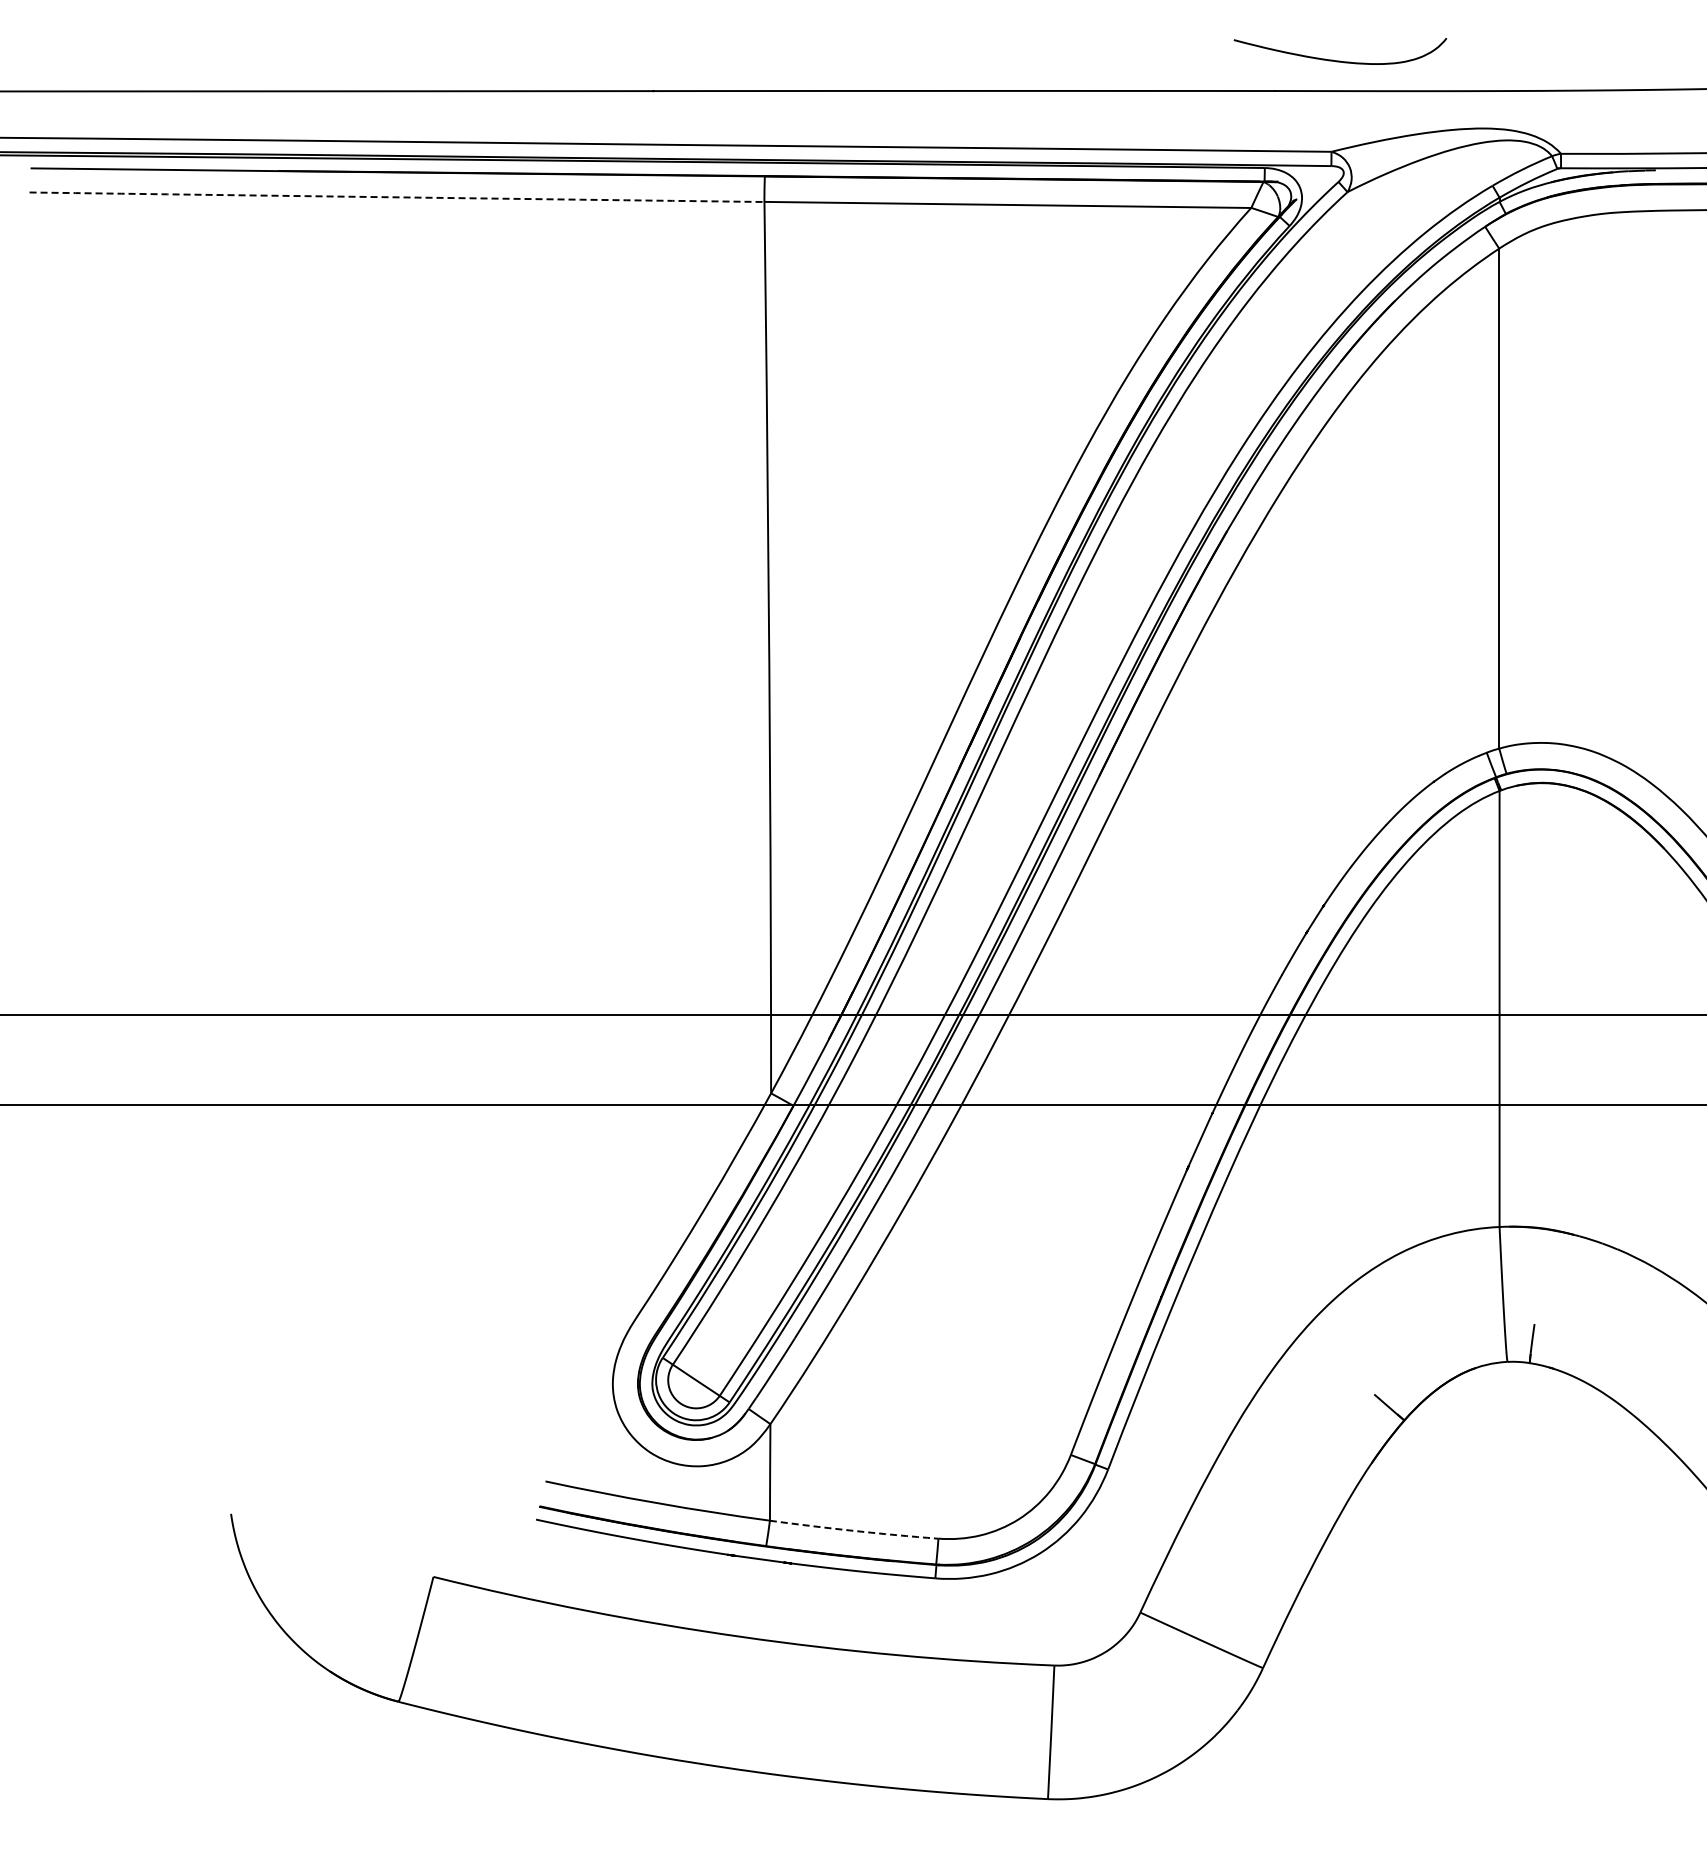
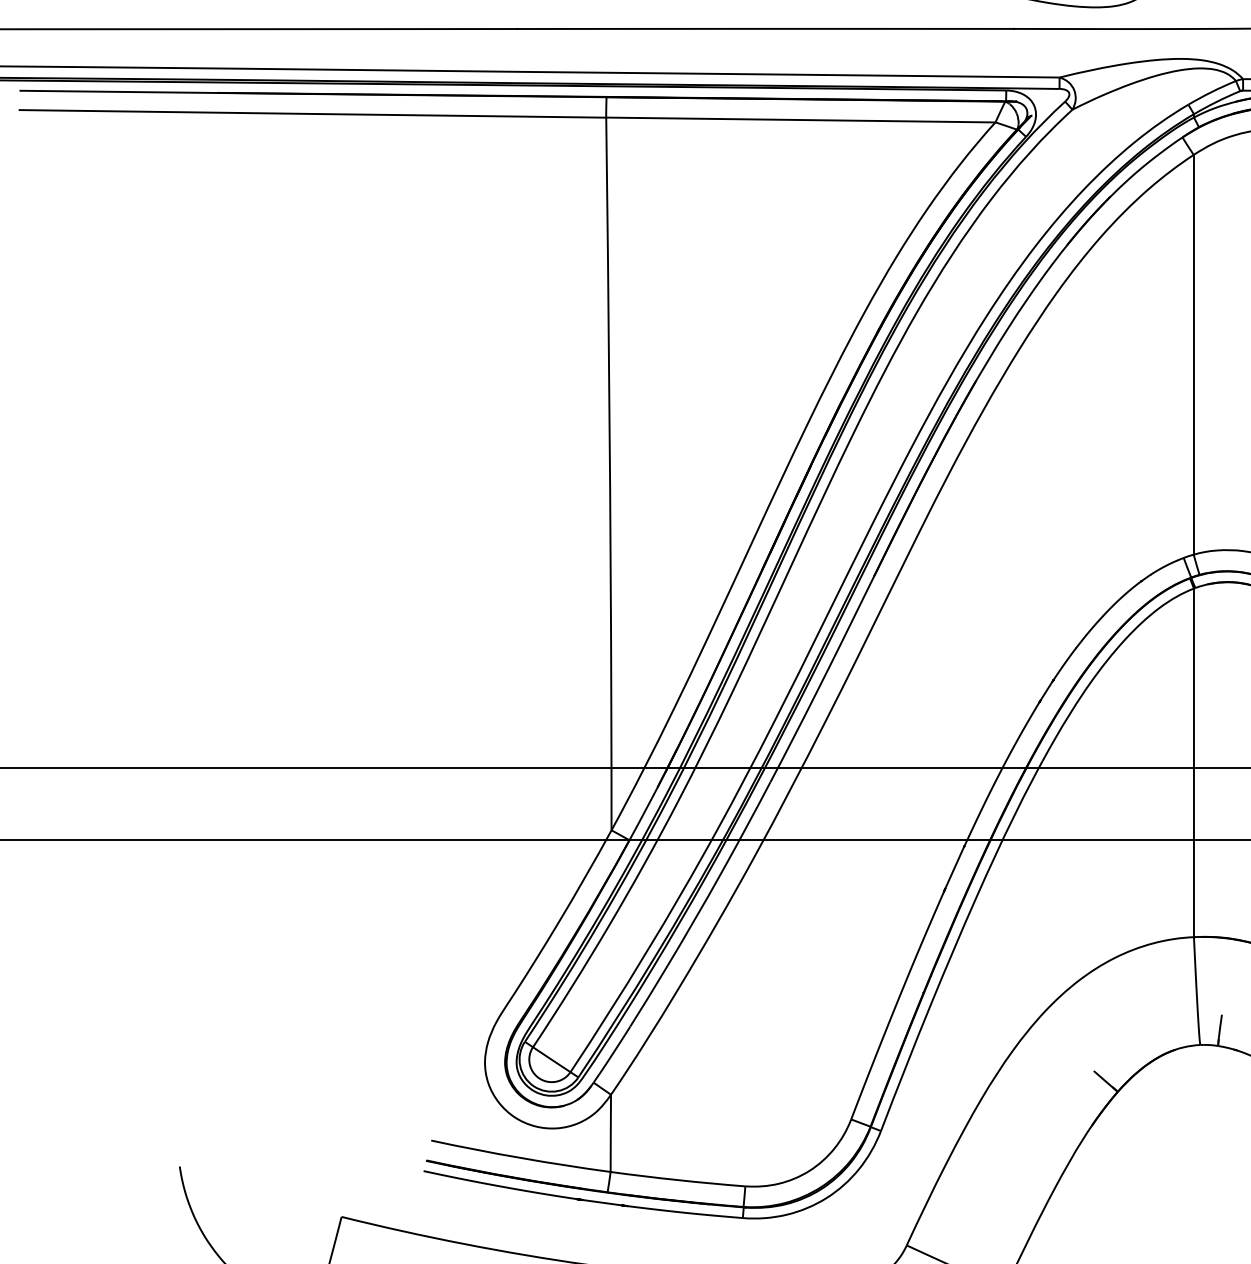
arc: (397, 197) -> (312, 114), dashed -> solid
arc: (854, 1530) -> (678, 1179), dashed -> solid

